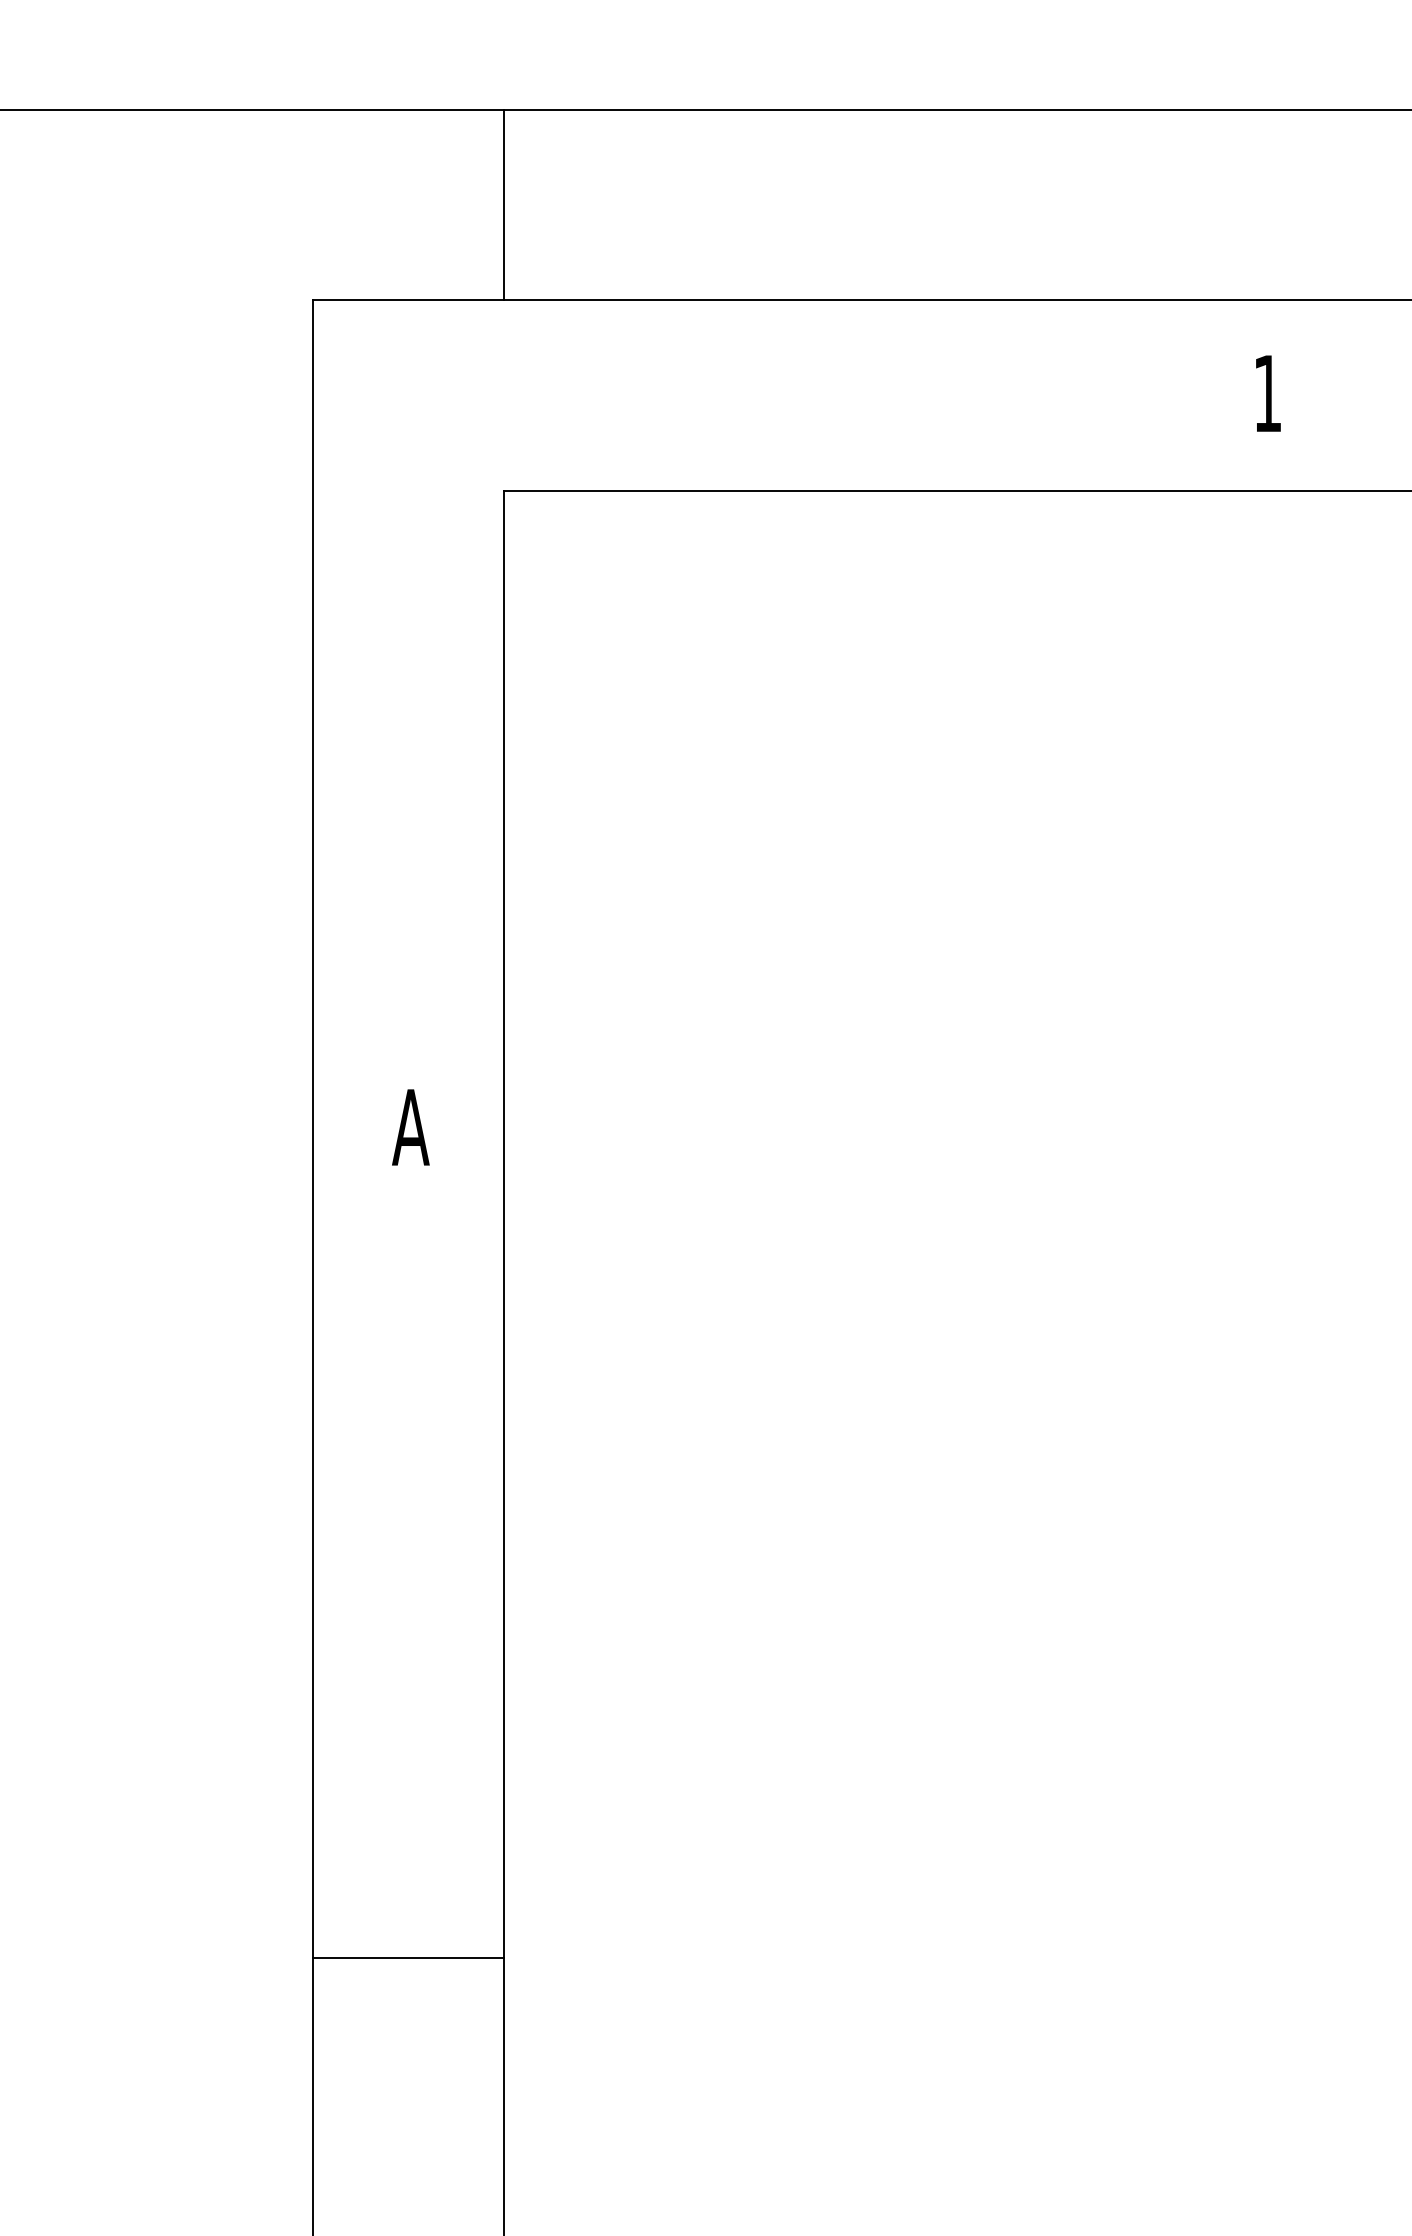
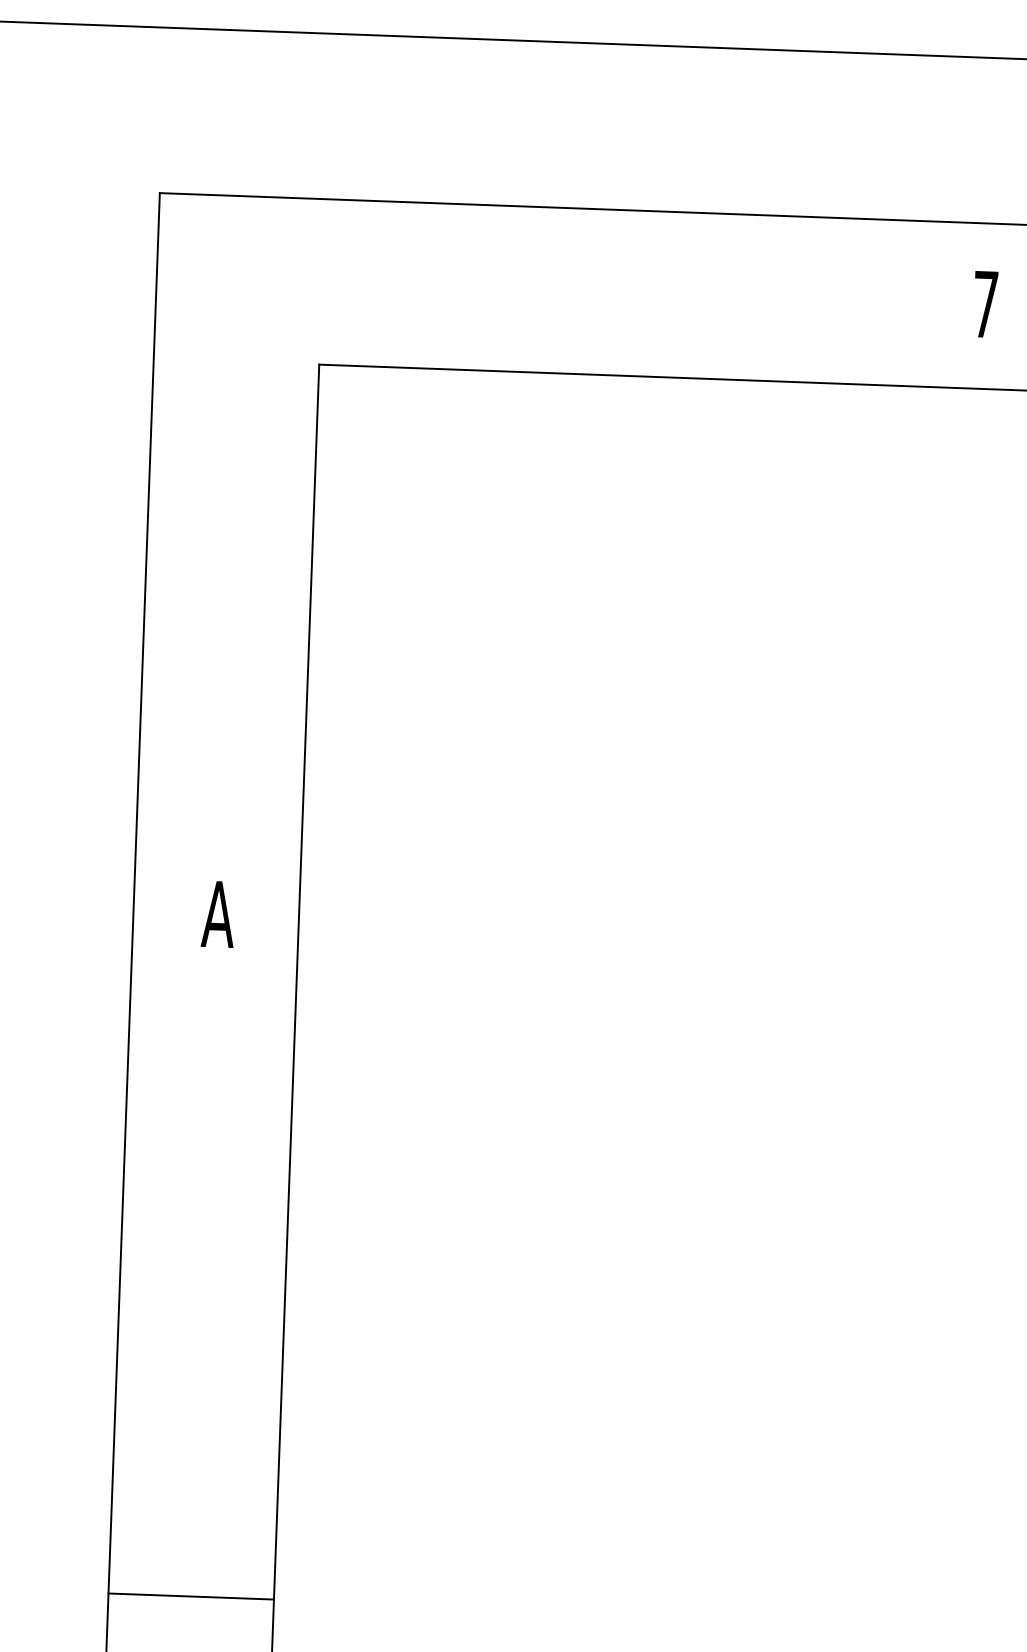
line: (503, 204) -> (328, 115), removed
text: (1267, 393) -> (985, 304), 1 -> 7
line: (408, 1958) -> (191, 1596), moved

